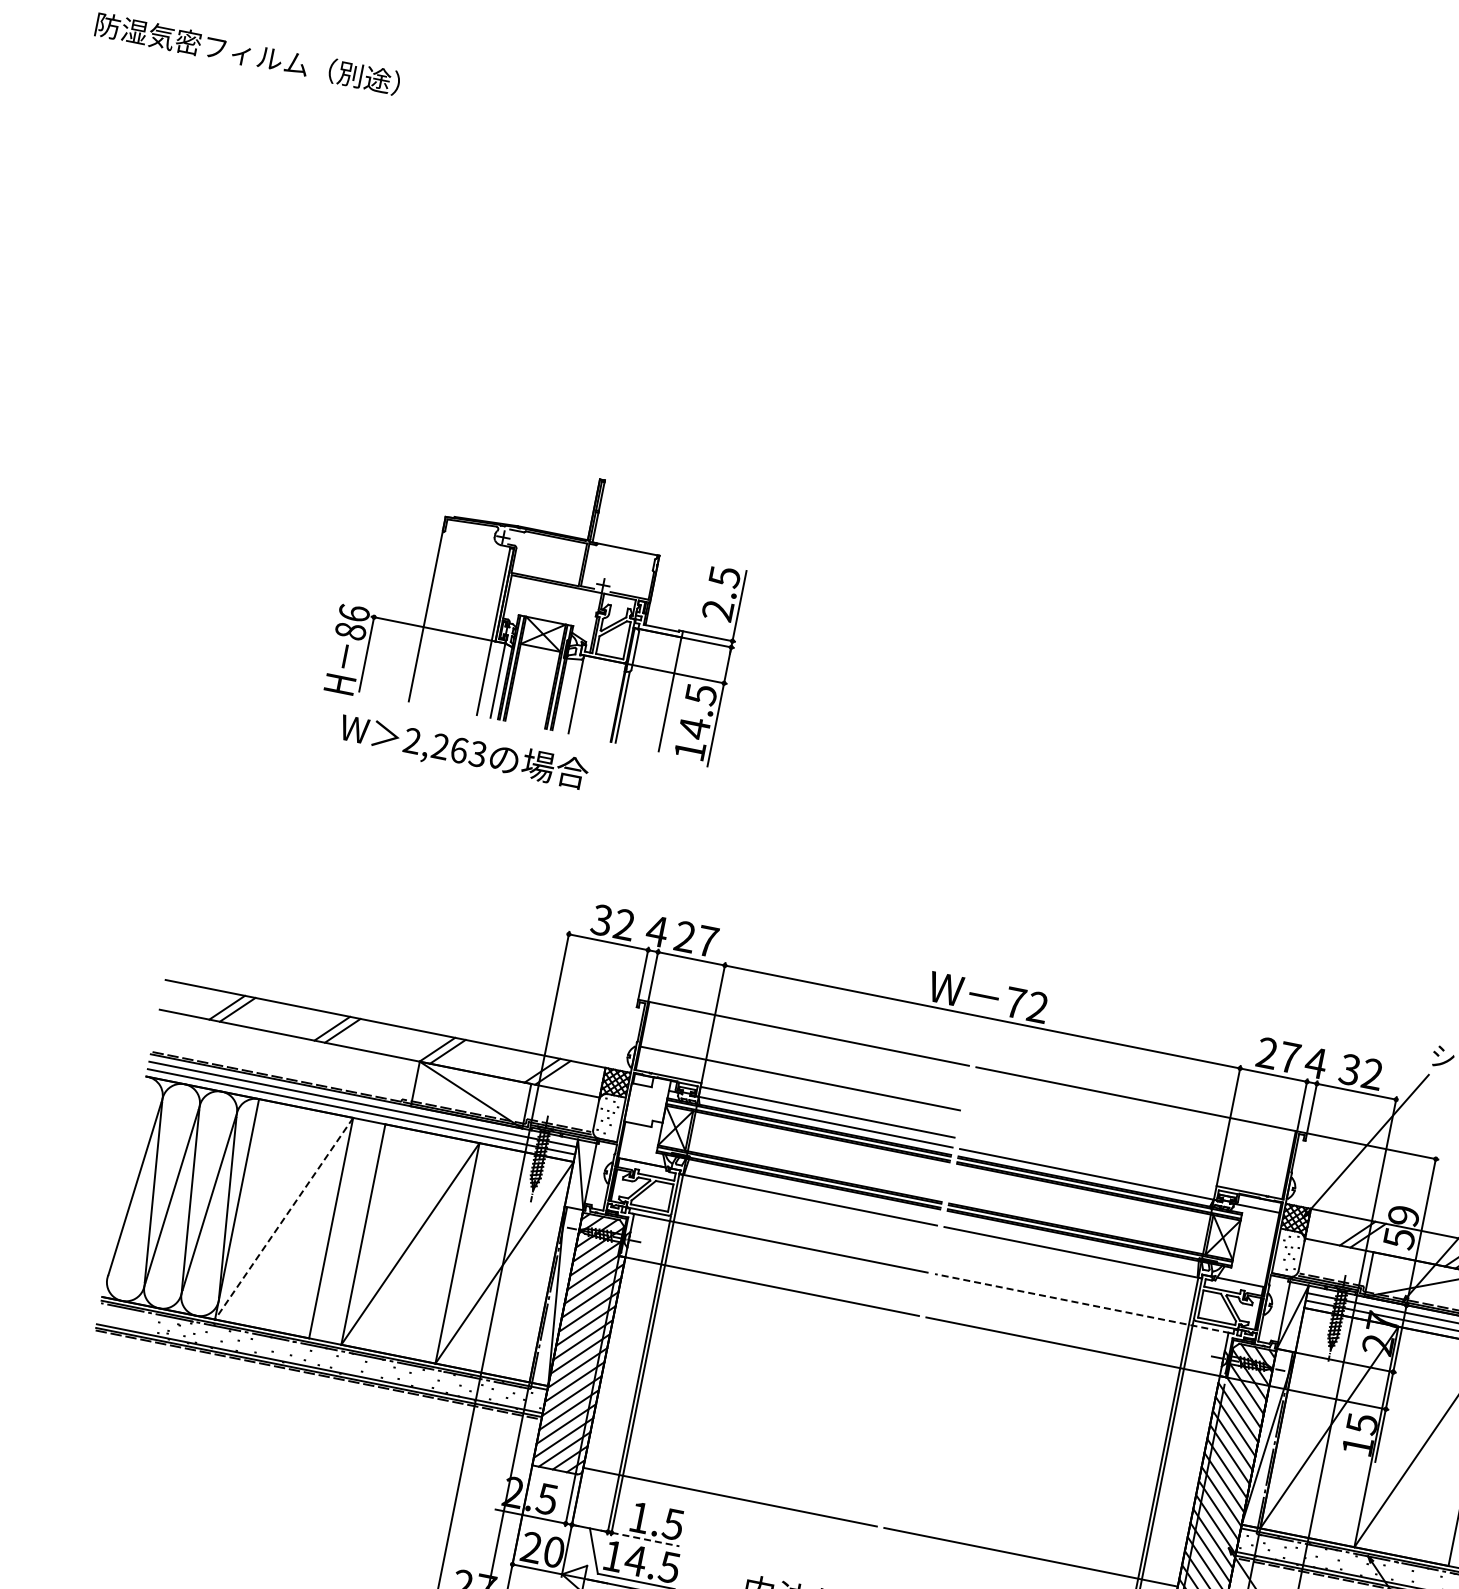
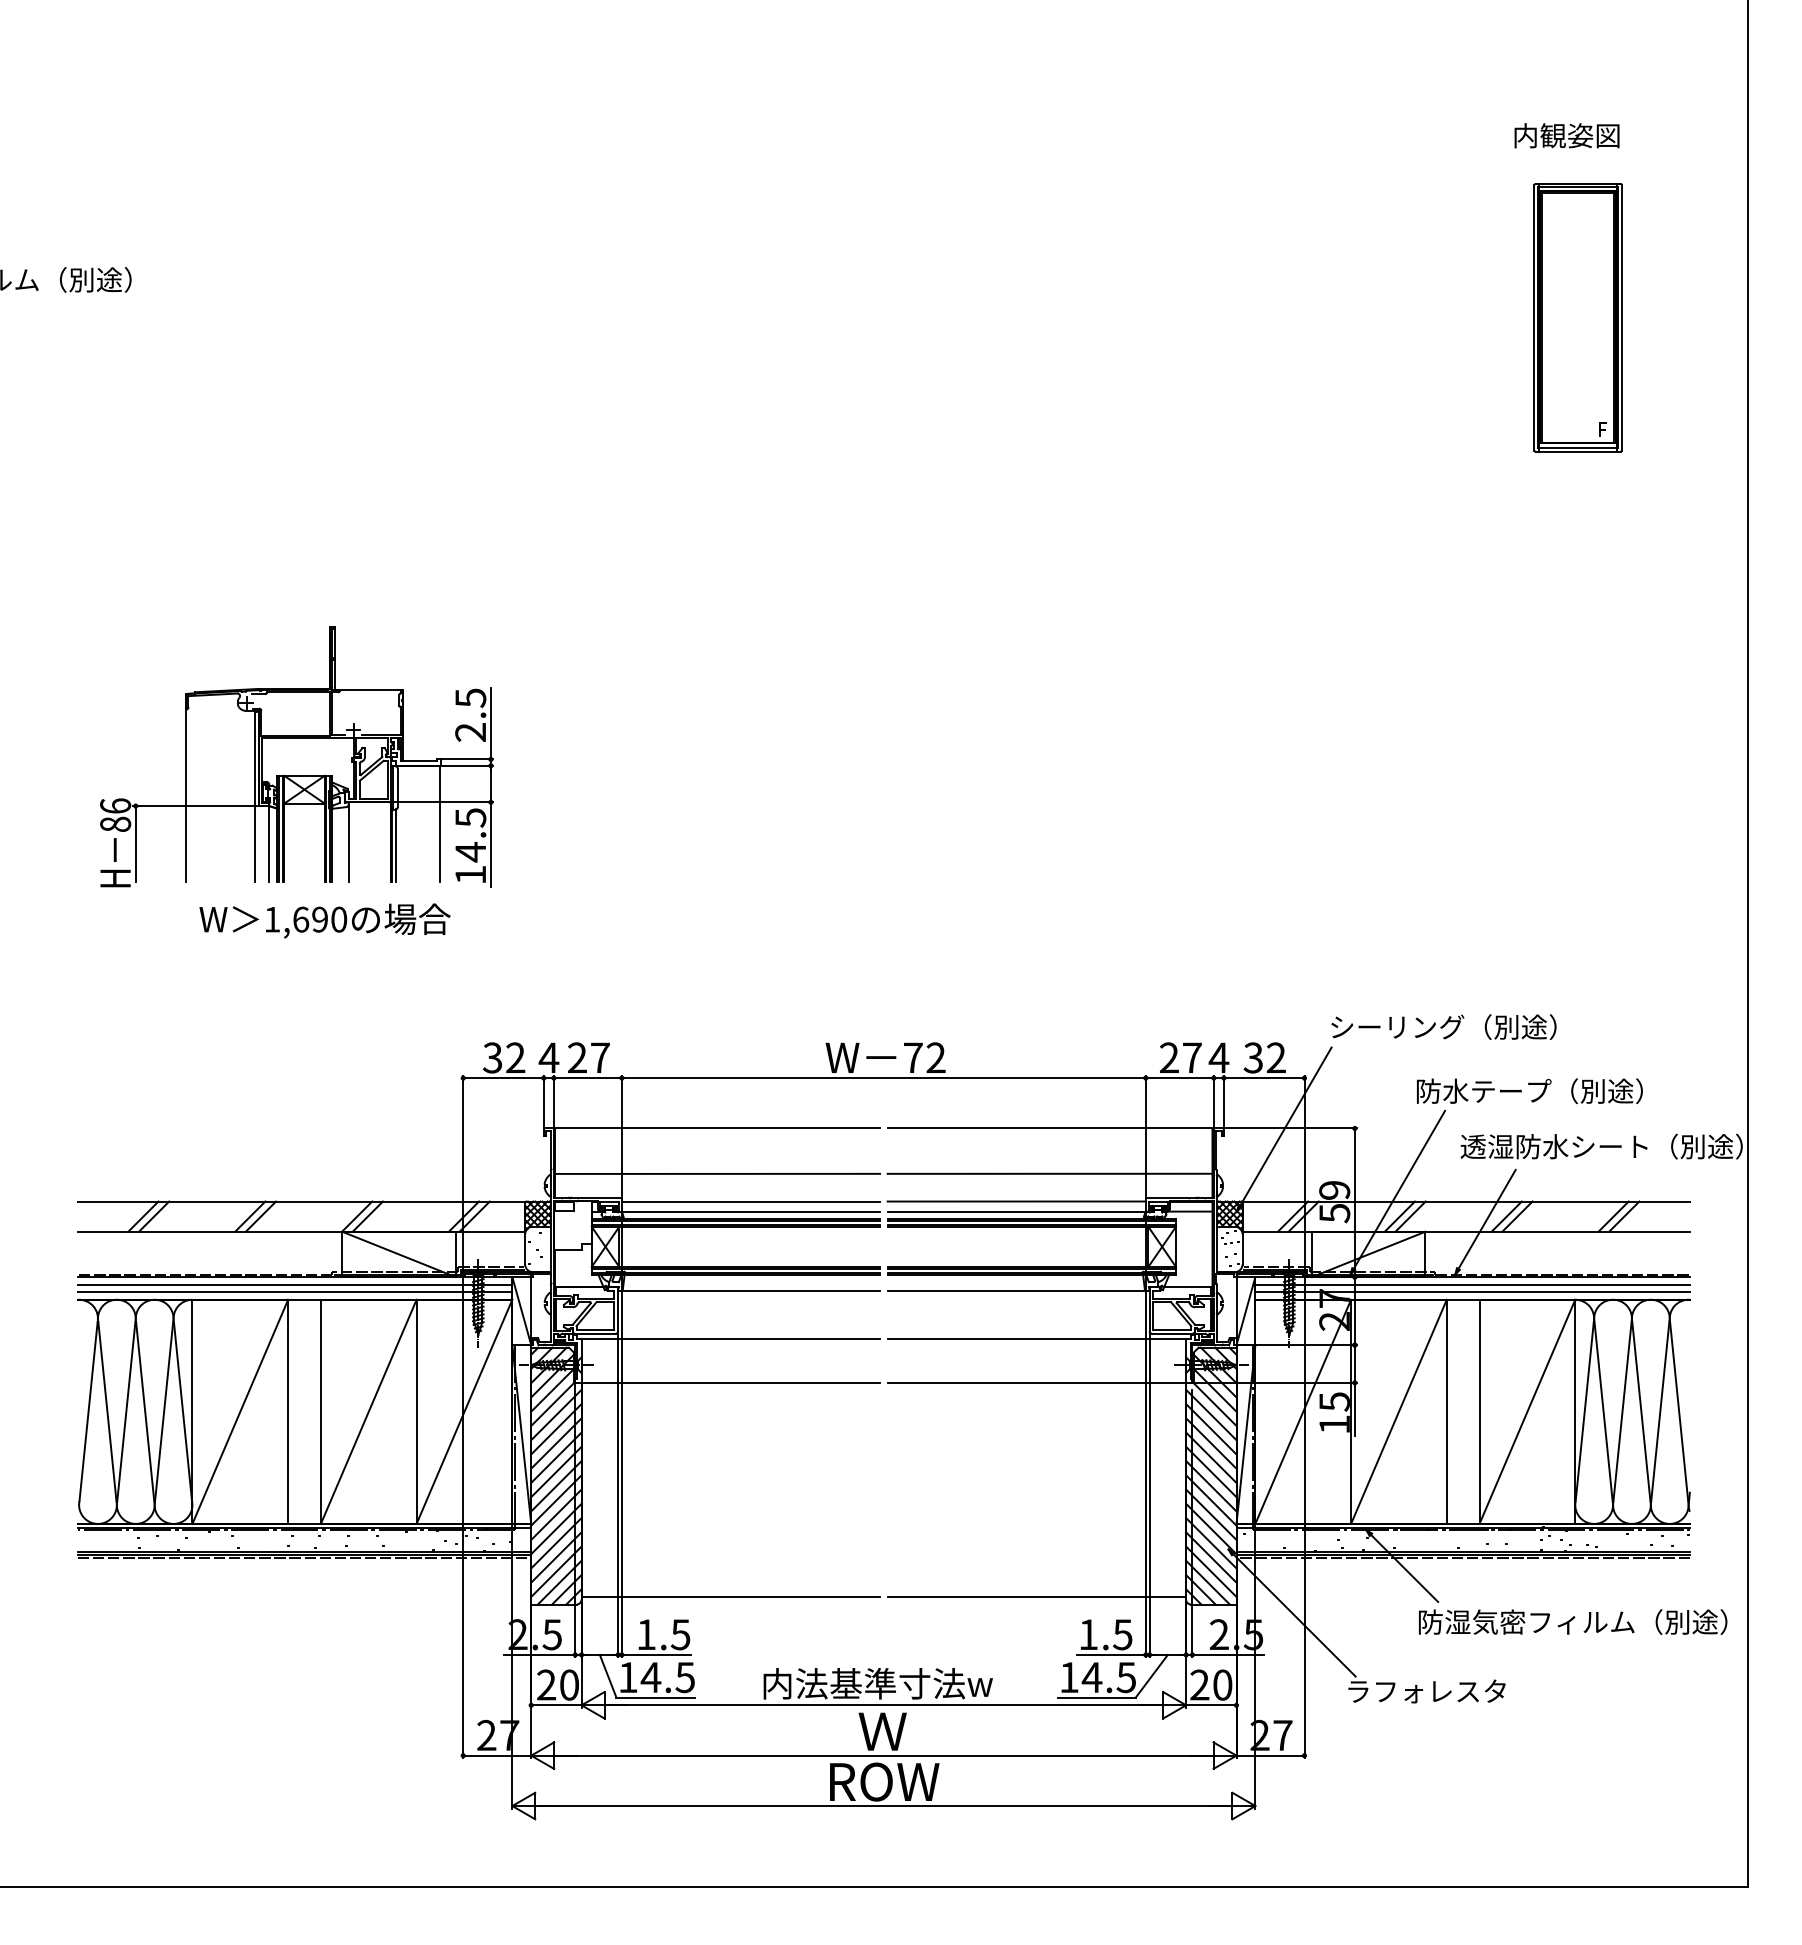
part: (541, 600) -> (296, 756), moved
text: (444, 747) -> (305, 919), 2,263 -> 1,690
line: (1126, 1143) -> (1049, 1173), added
line: (1088, 1164) -> (1016, 1201), added
line: (284, 1218) -> (240, 1411), dashed -> solid
line: (1082, 1303) -> (1037, 1338), dashed -> solid
line: (645, 1539) -> (656, 1654), dashed -> solid

